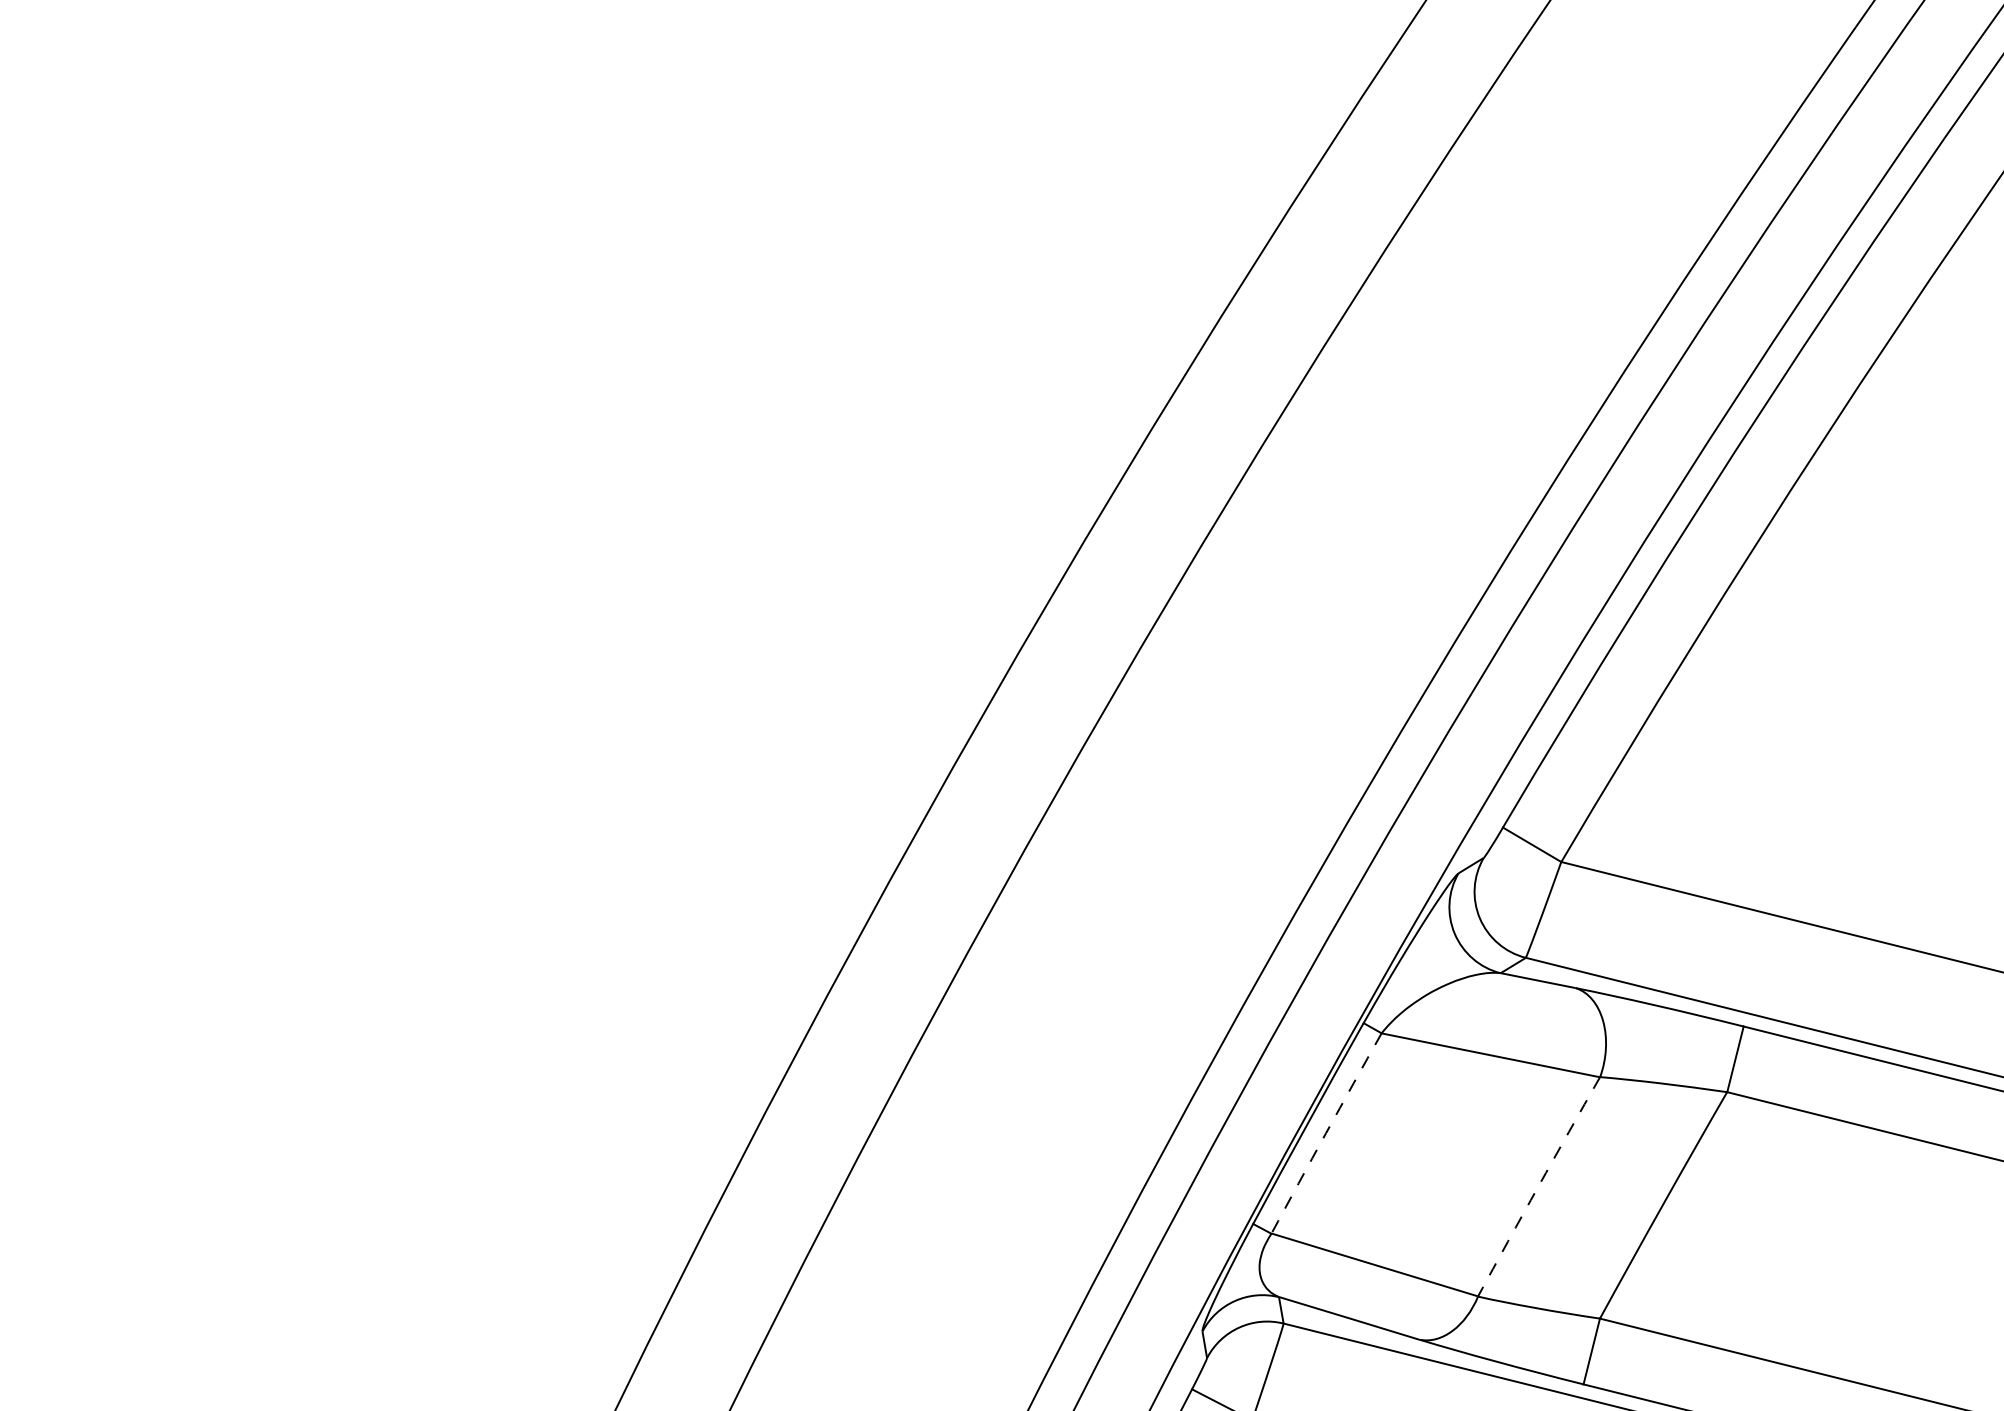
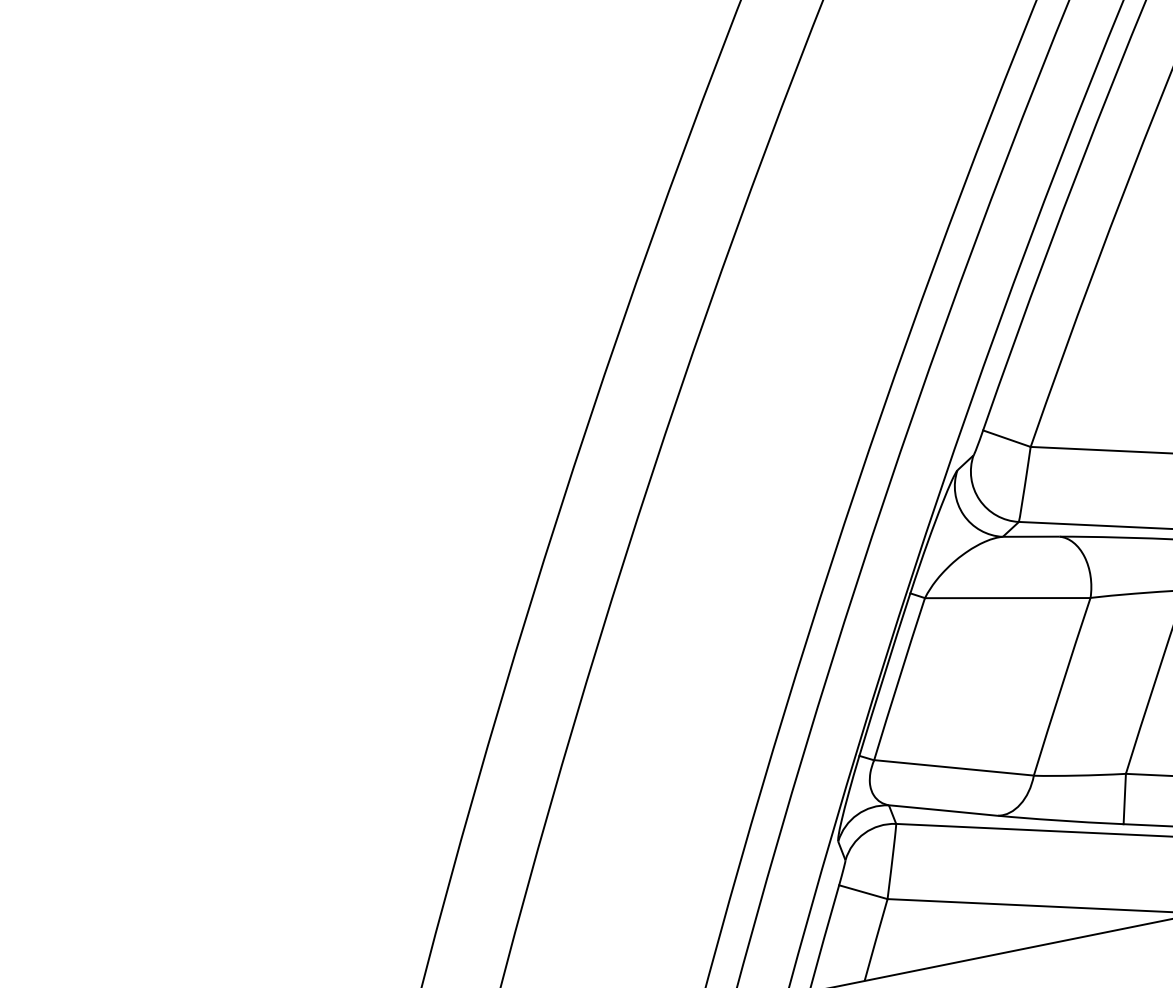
arc: (1326, 1133) -> (899, 679), dashed -> solid
arc: (1538, 1186) -> (1061, 686), dashed -> solid

